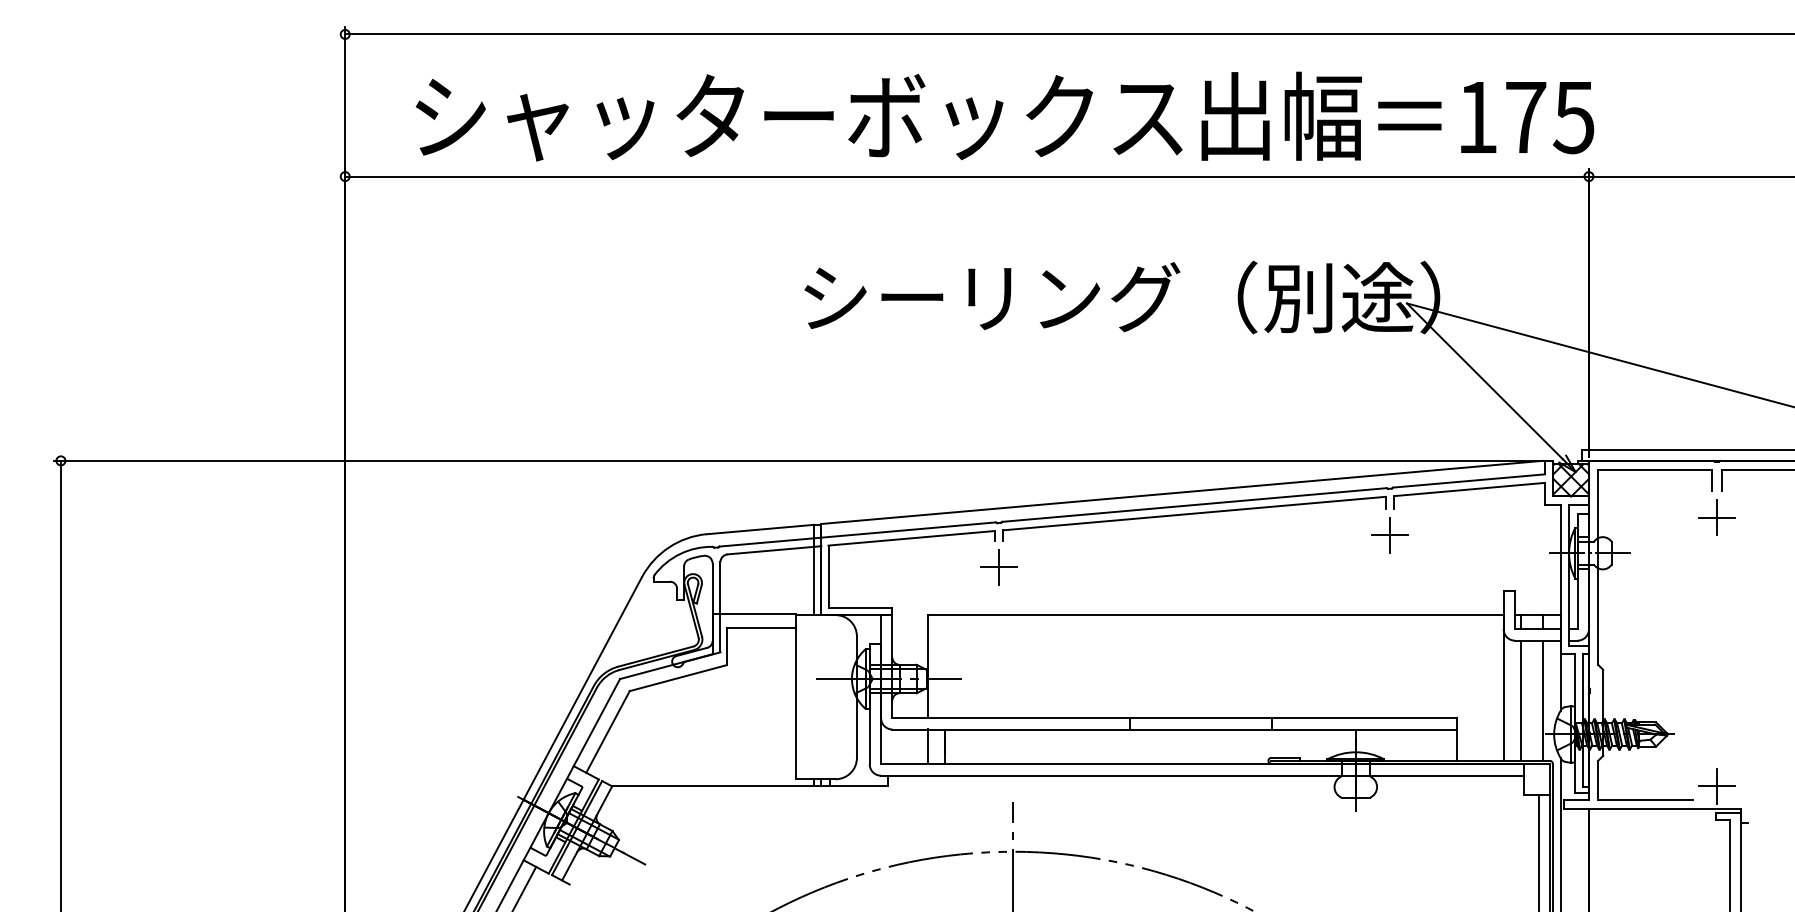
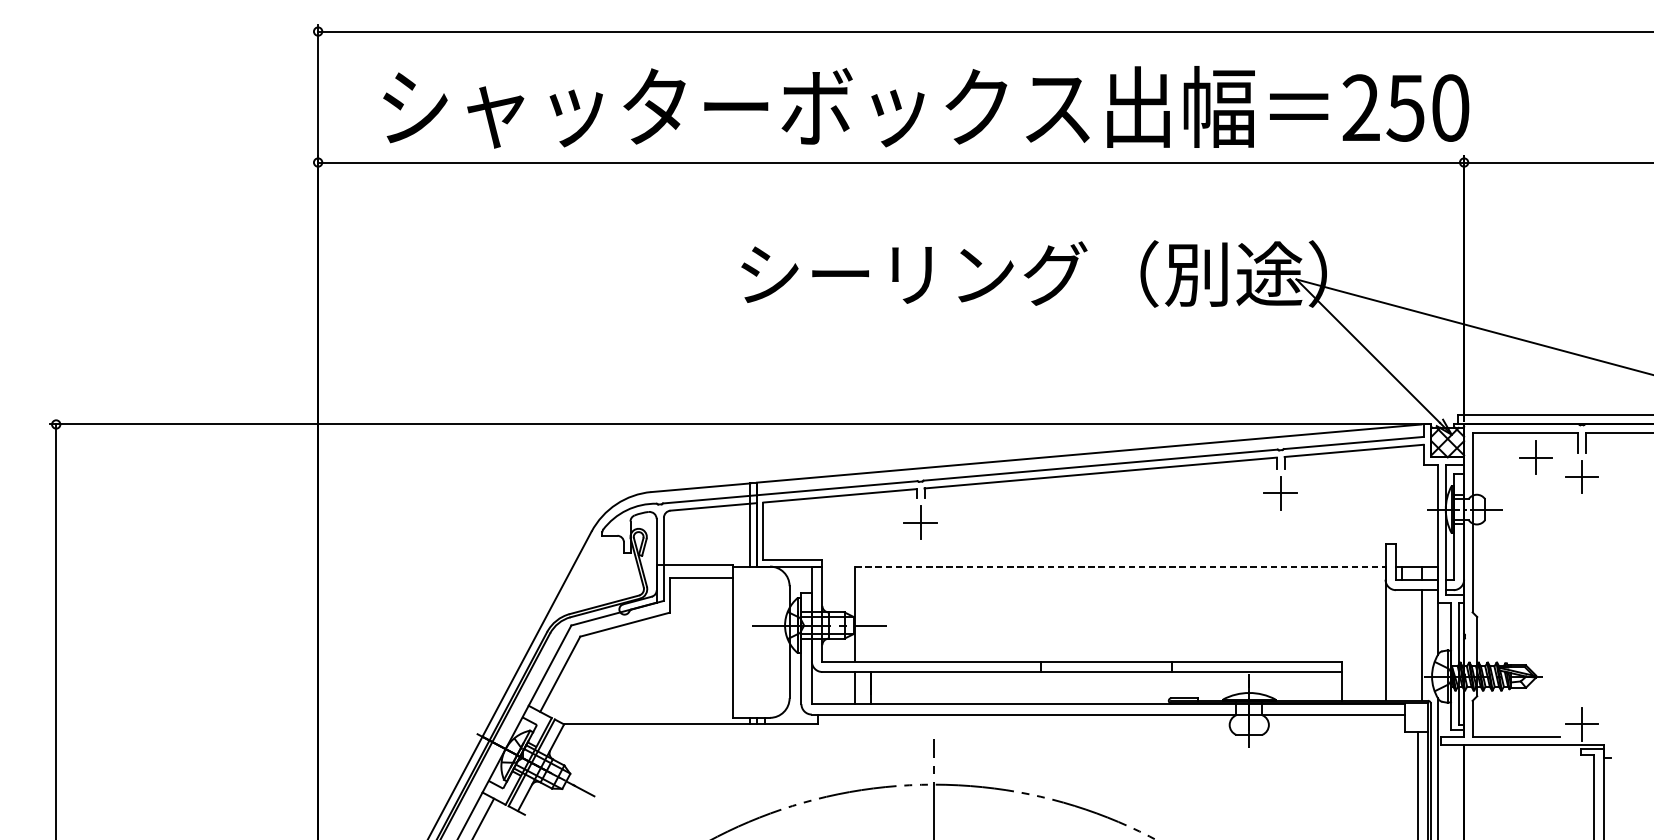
text: (1525, 117) -> (1405, 108), 175 -> 250
part: (1666, 496) -> (1535, 457), added
line: (1215, 615) -> (1120, 566), solid -> dashed
line: (1521, 700) -> (1401, 645), removed

